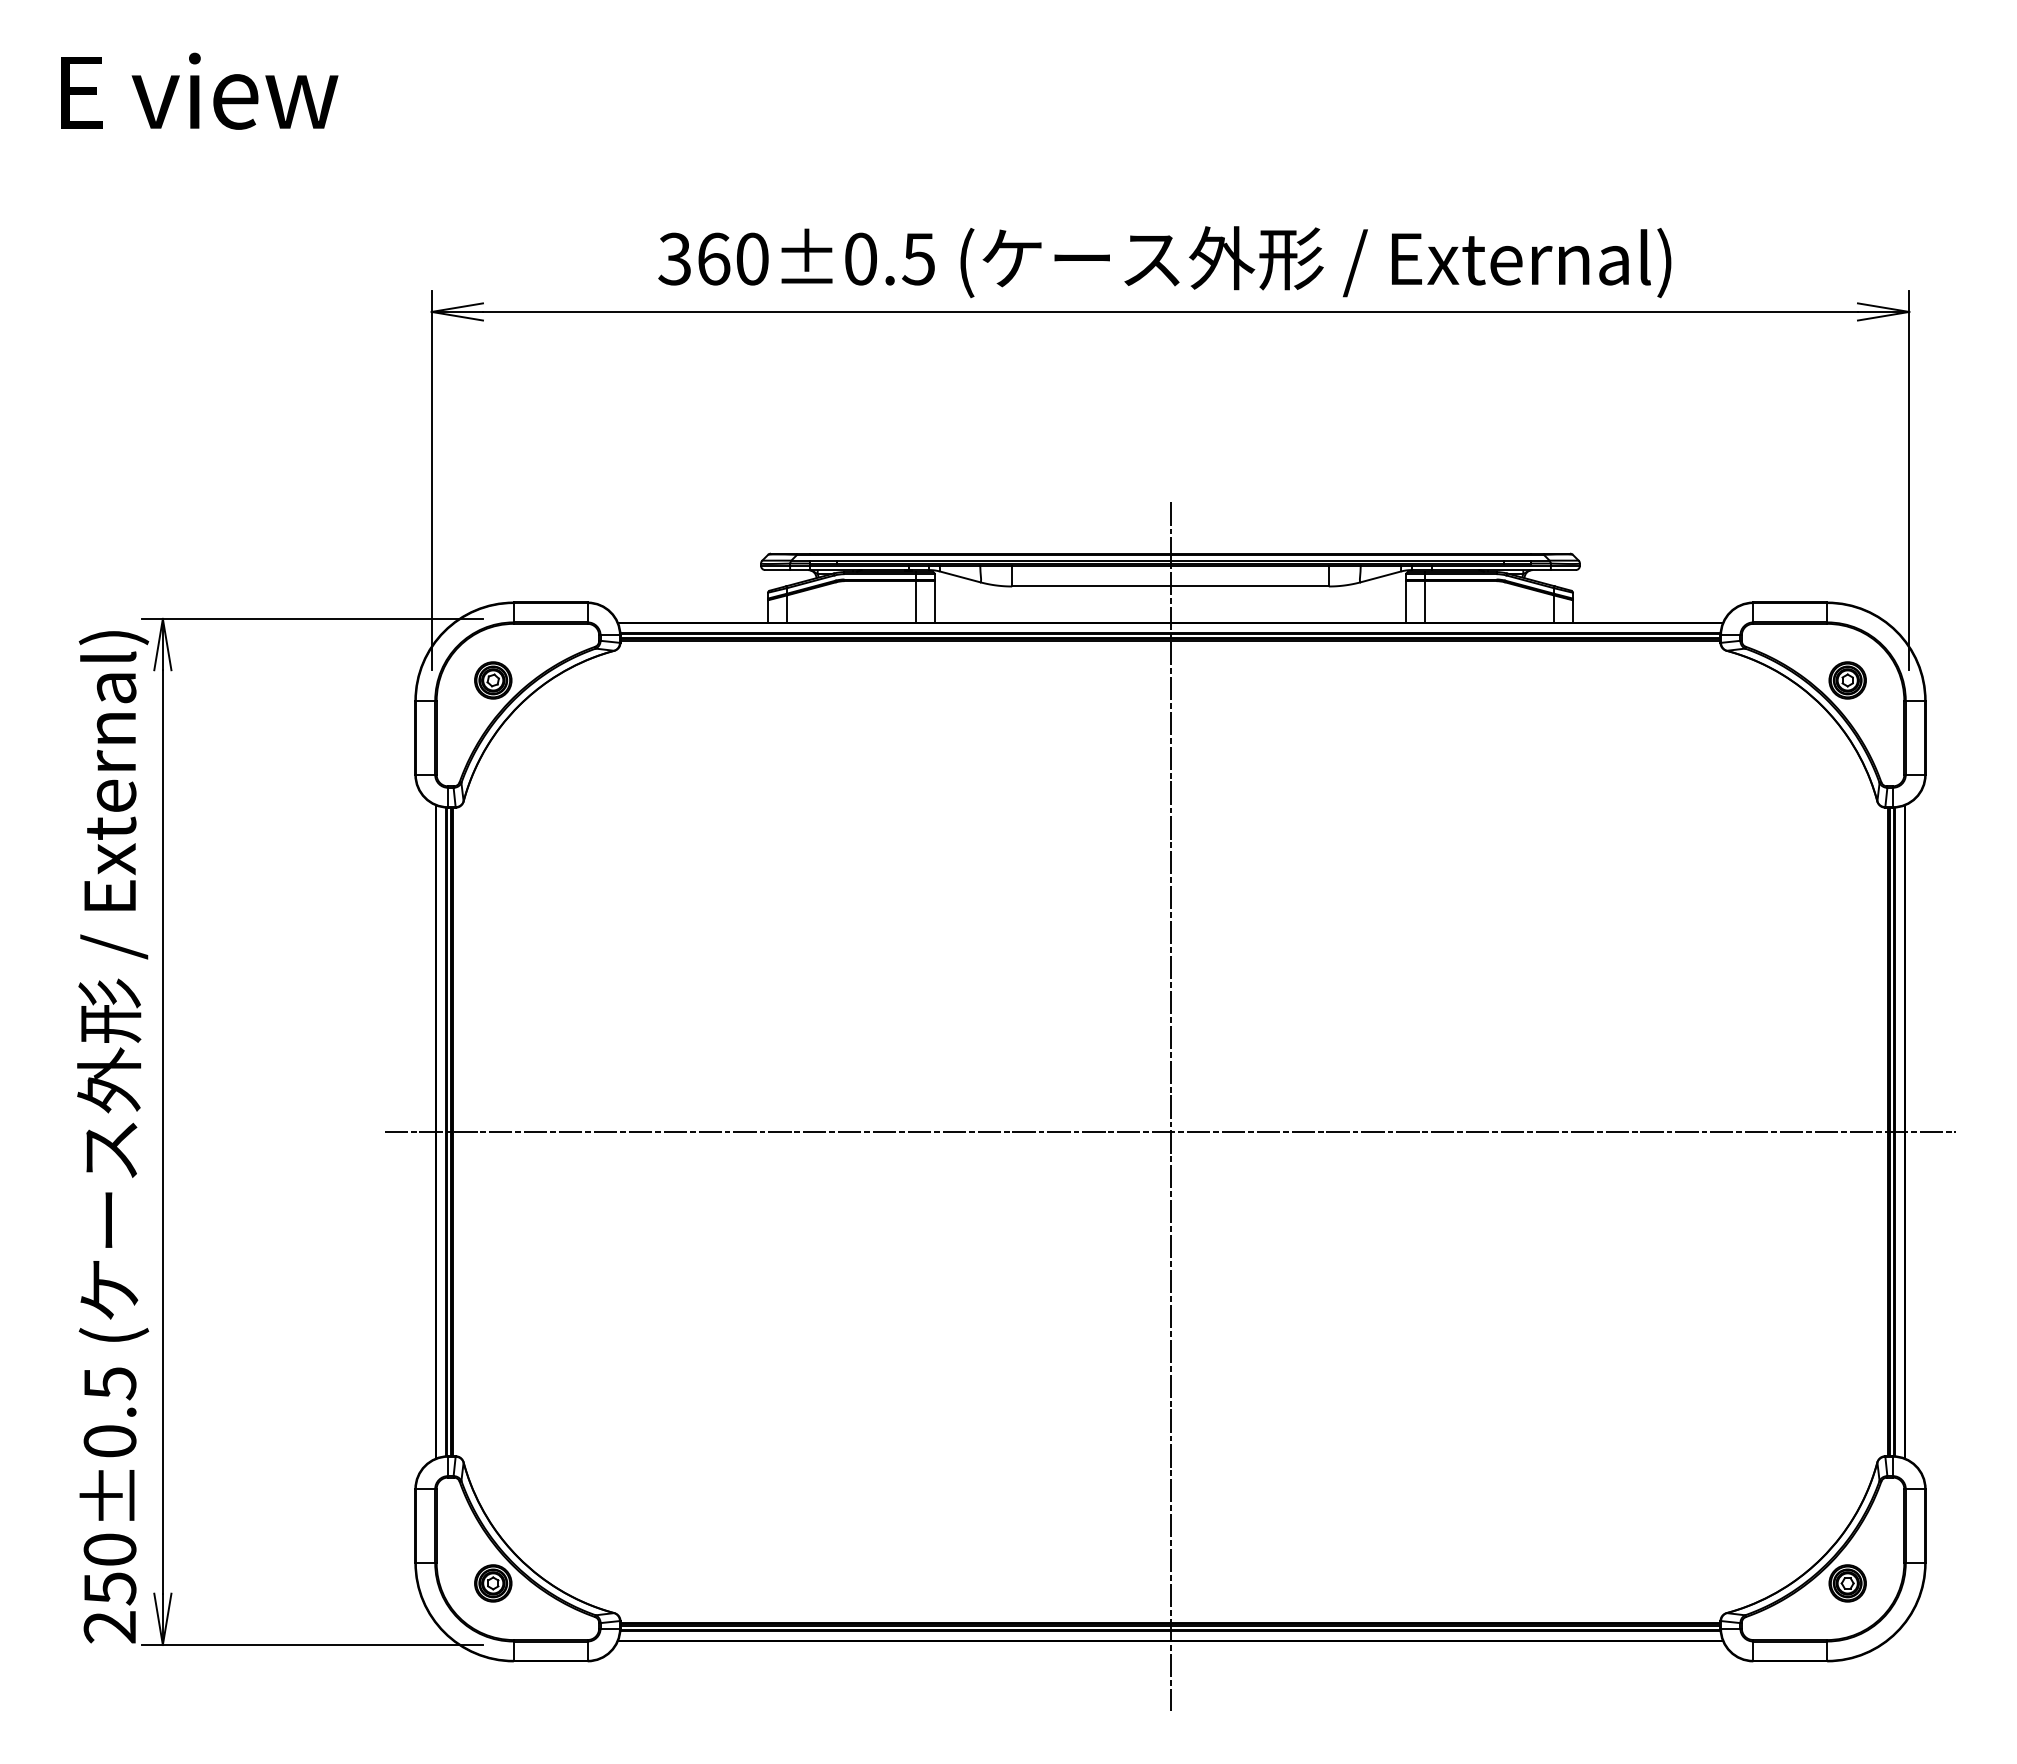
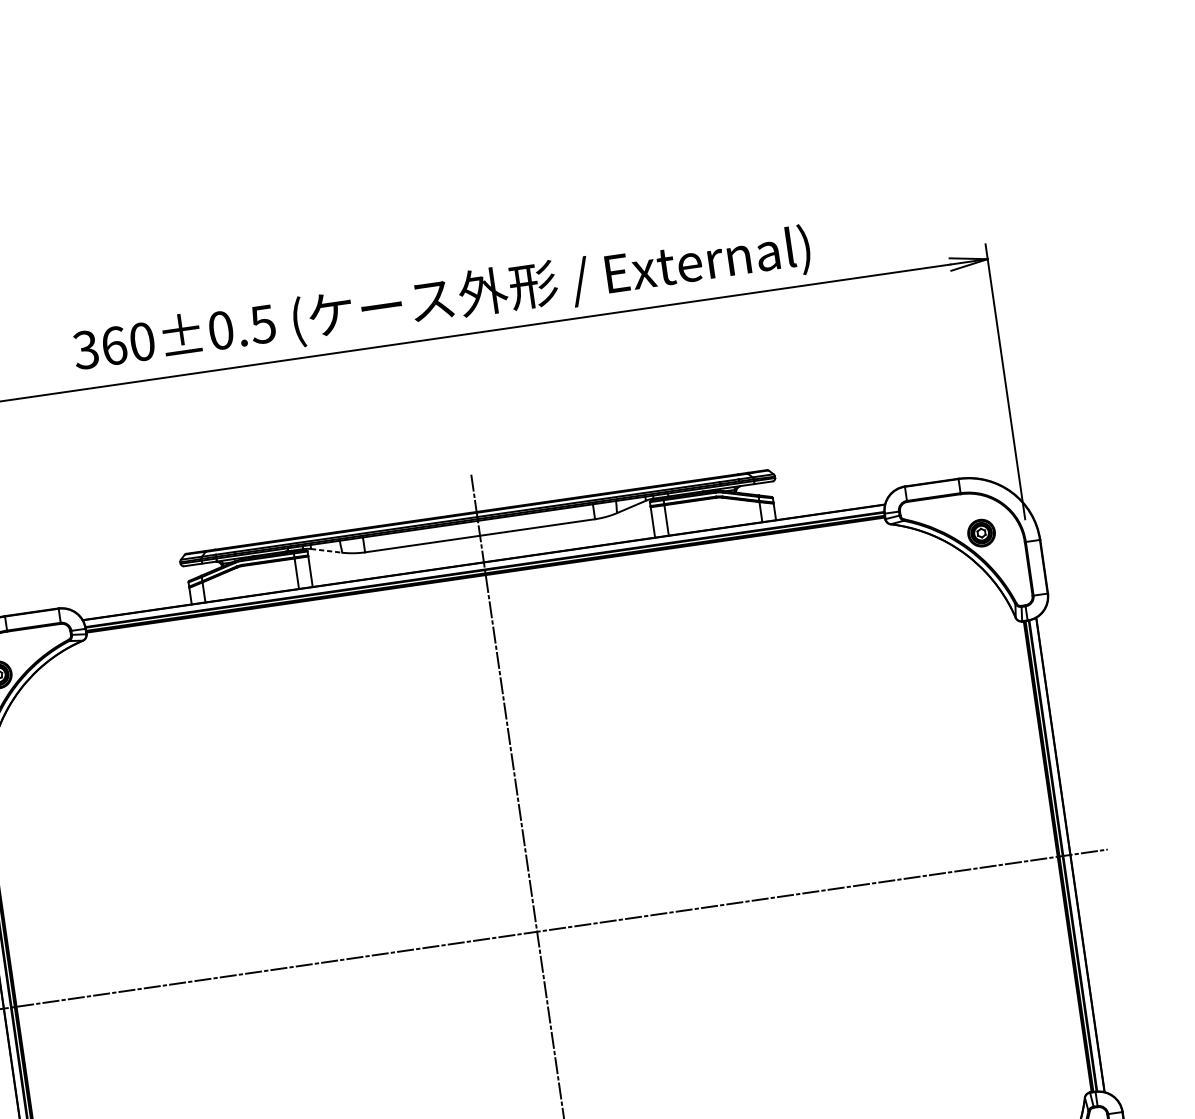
line: (960, 576) -> (326, 550), solid -> dashed

